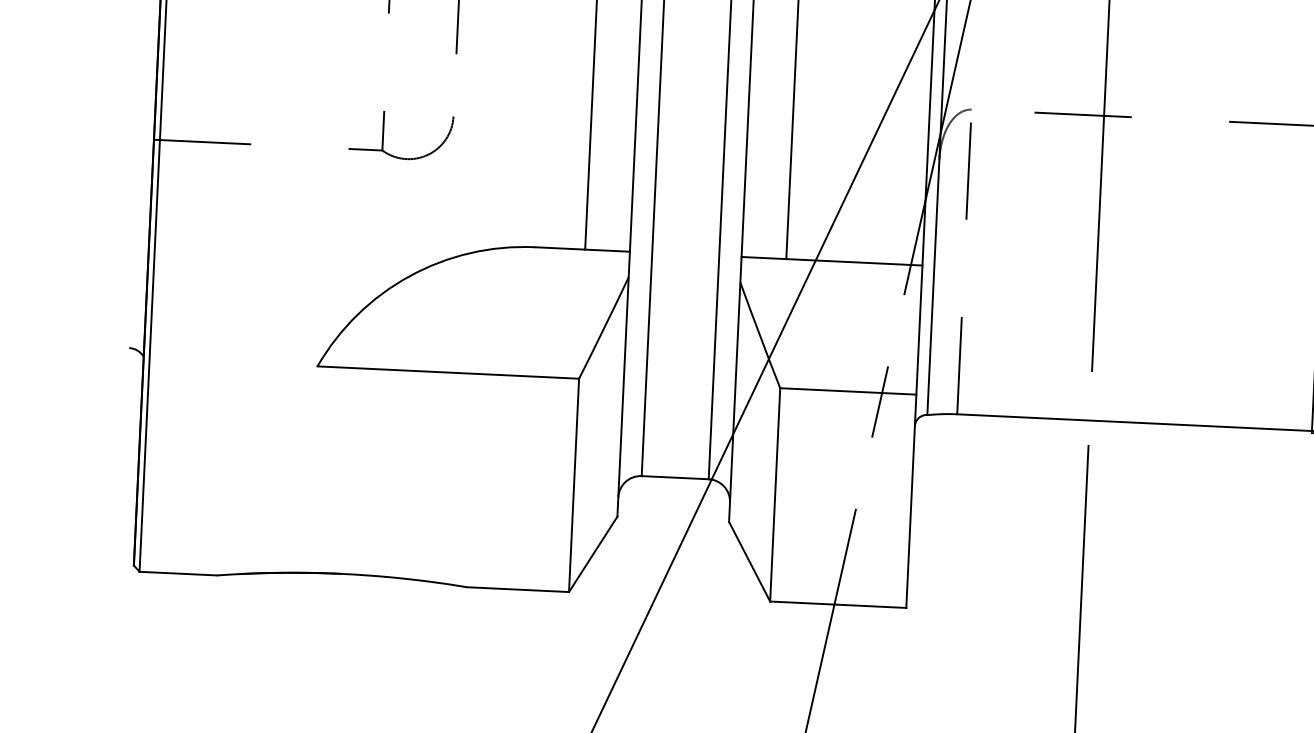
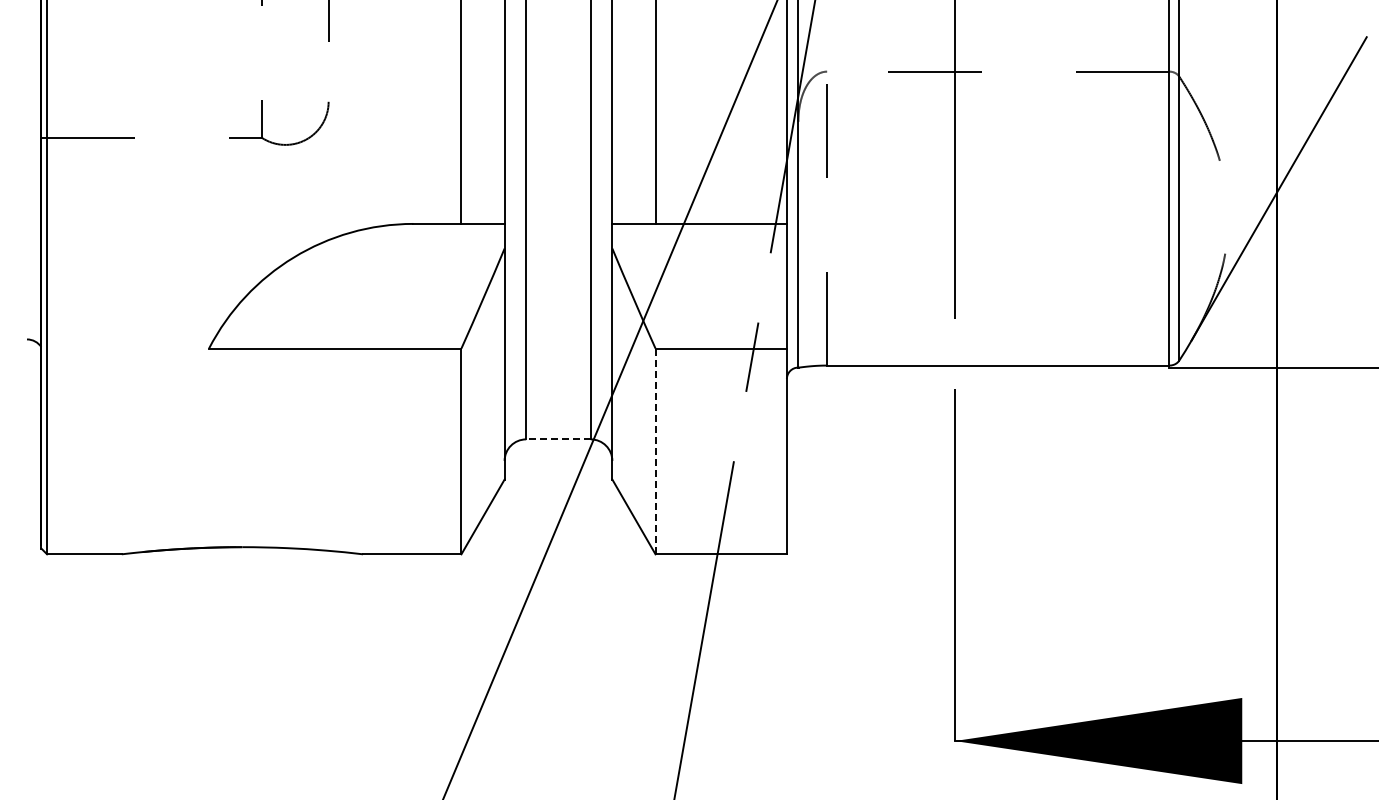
line: (674, 477) -> (557, 439), solid -> dashed
line: (775, 494) -> (655, 451), solid -> dashed

